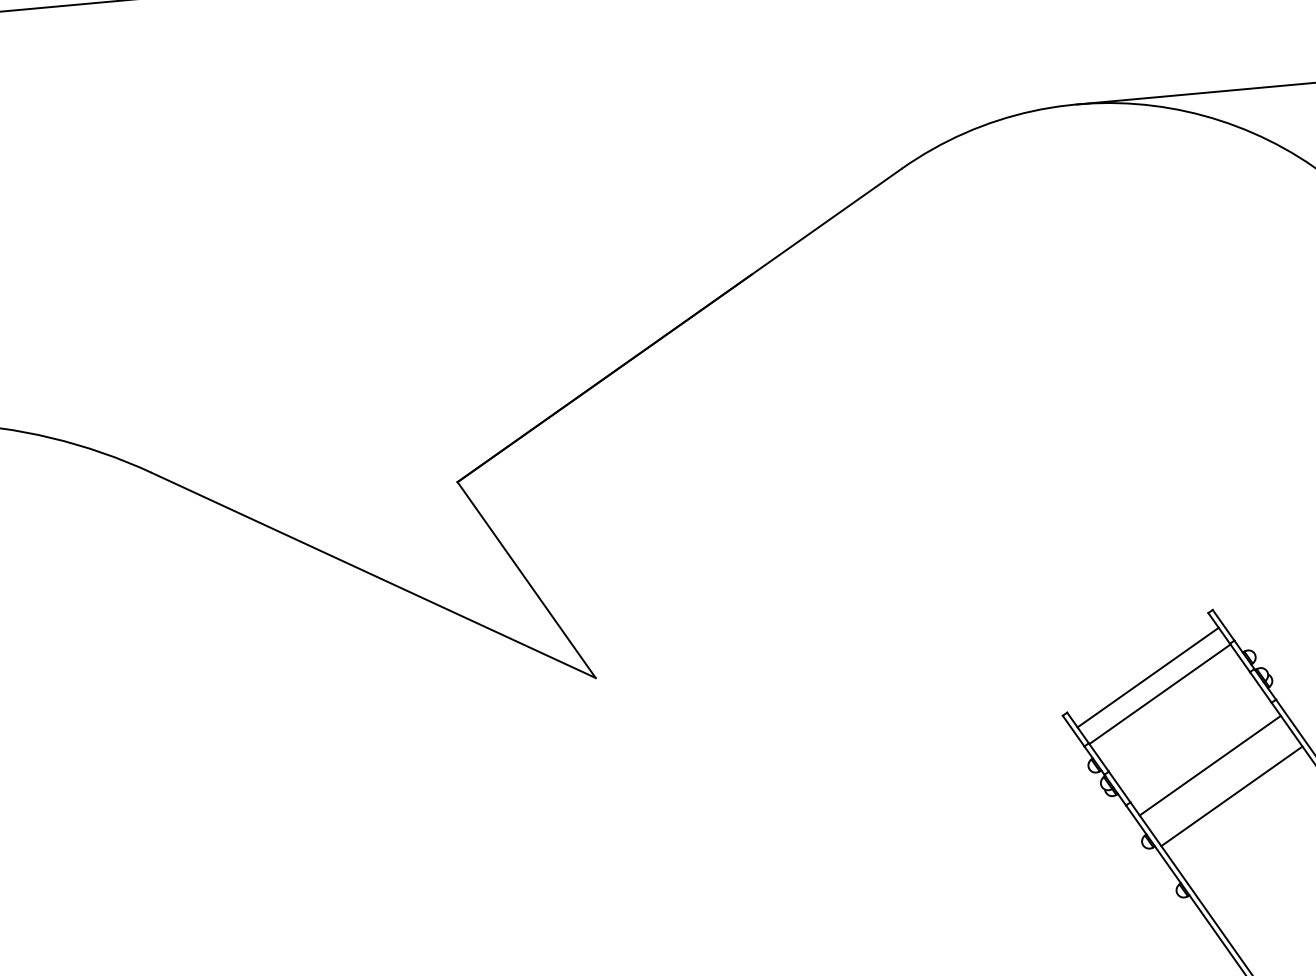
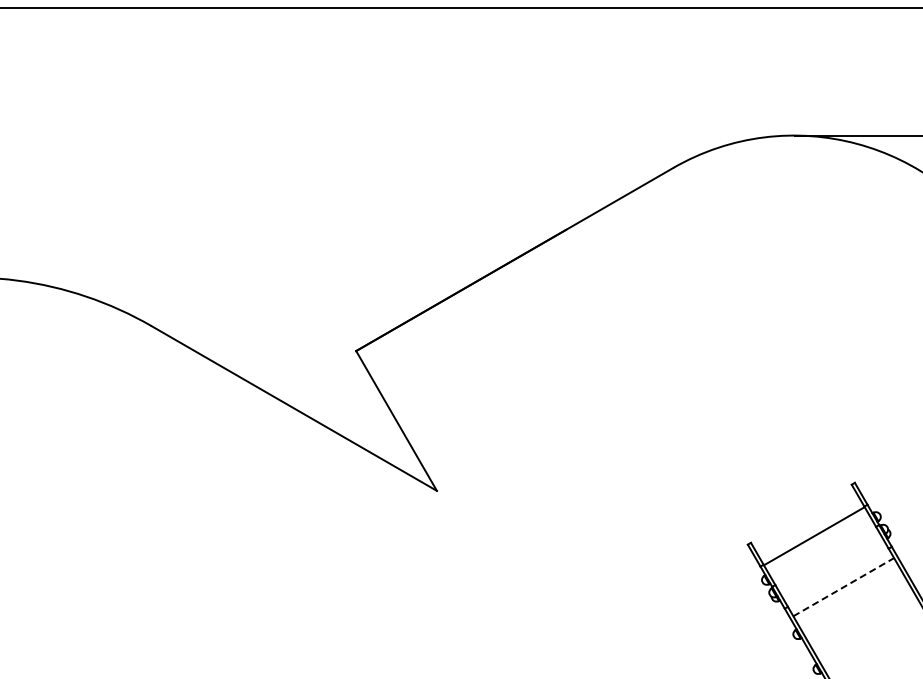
line: (1148, 677) -> (807, 524), removed
line: (1211, 764) -> (844, 586), solid -> dashed
line: (1232, 795) -> (856, 608), removed

